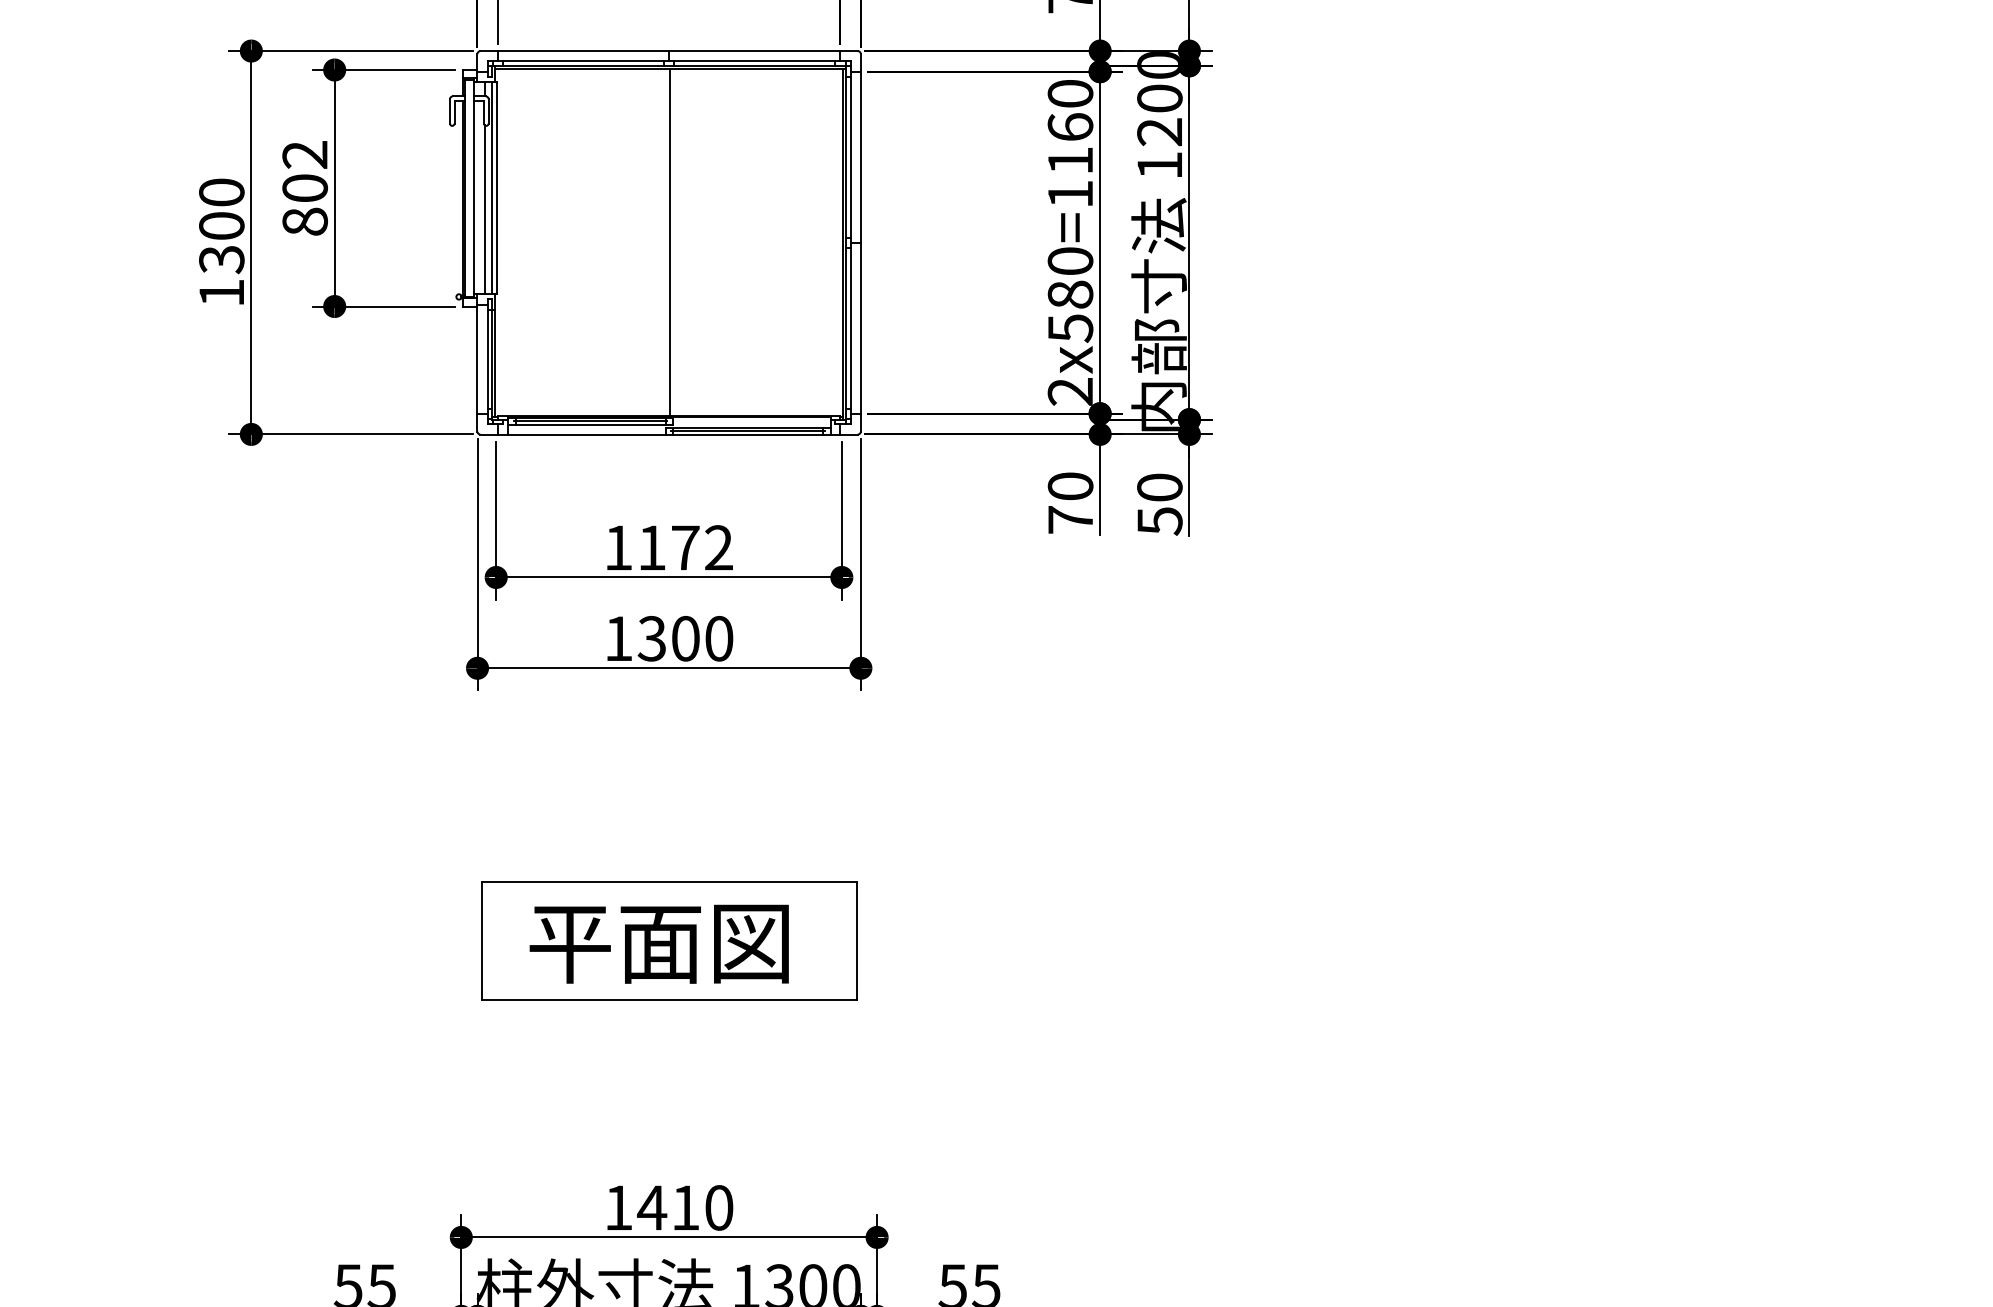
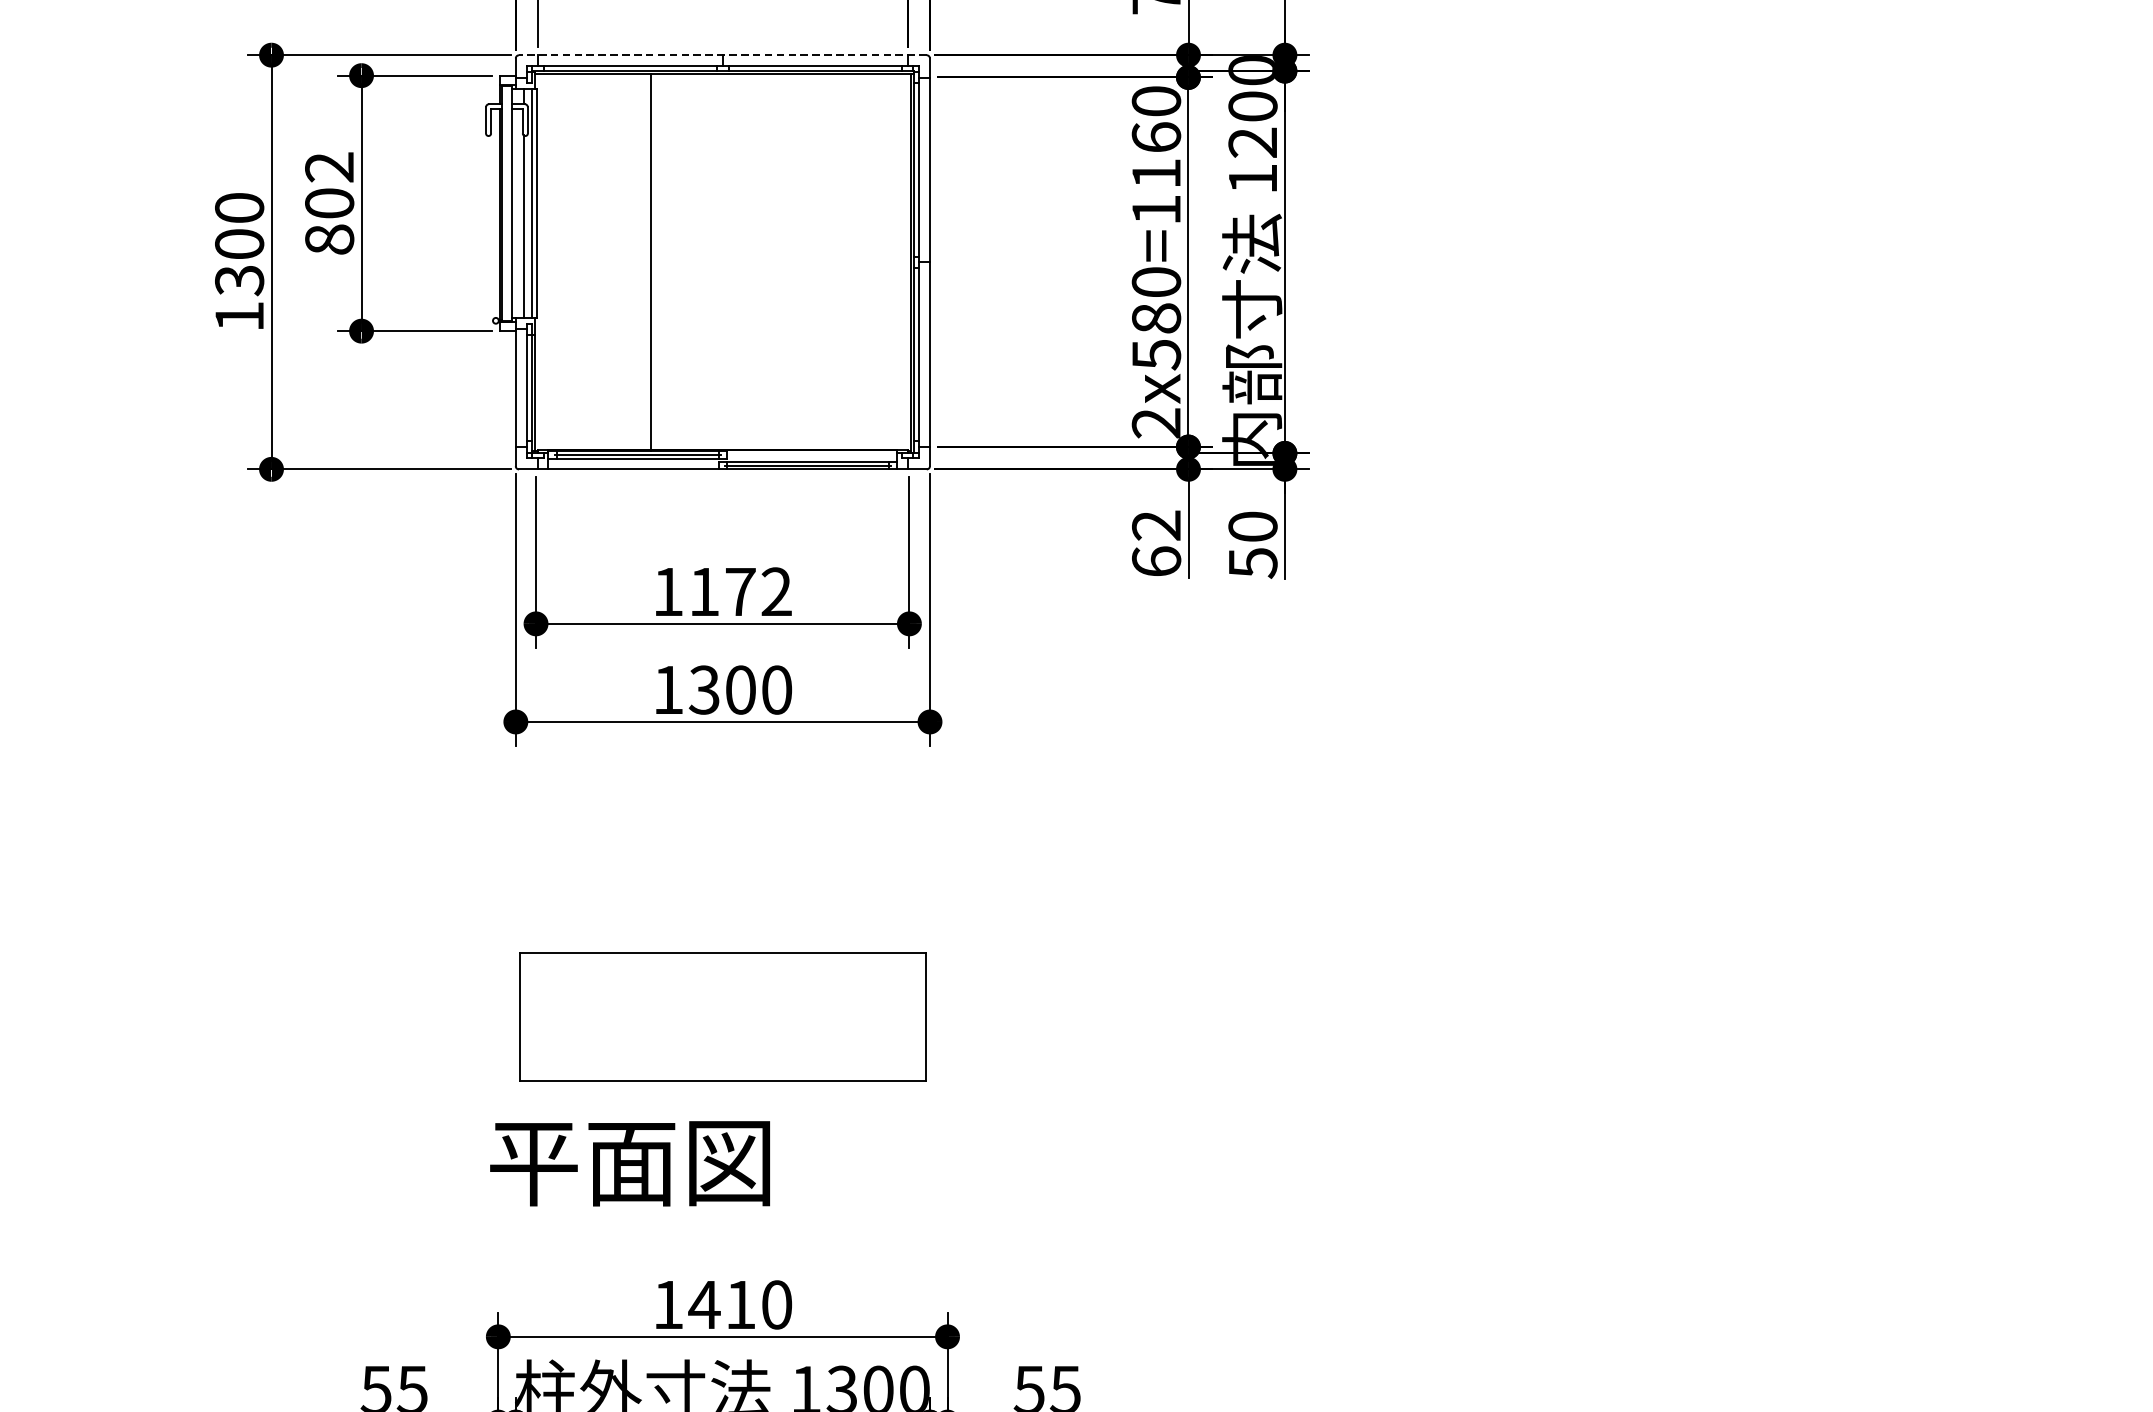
line: (669, 51) -> (723, 55), solid -> dashed
line: (669, 242) -> (650, 261), moved
text: (1070, 502) -> (1156, 542), 70 -> 62
text: (658, 943) -> (629, 1162), moved

